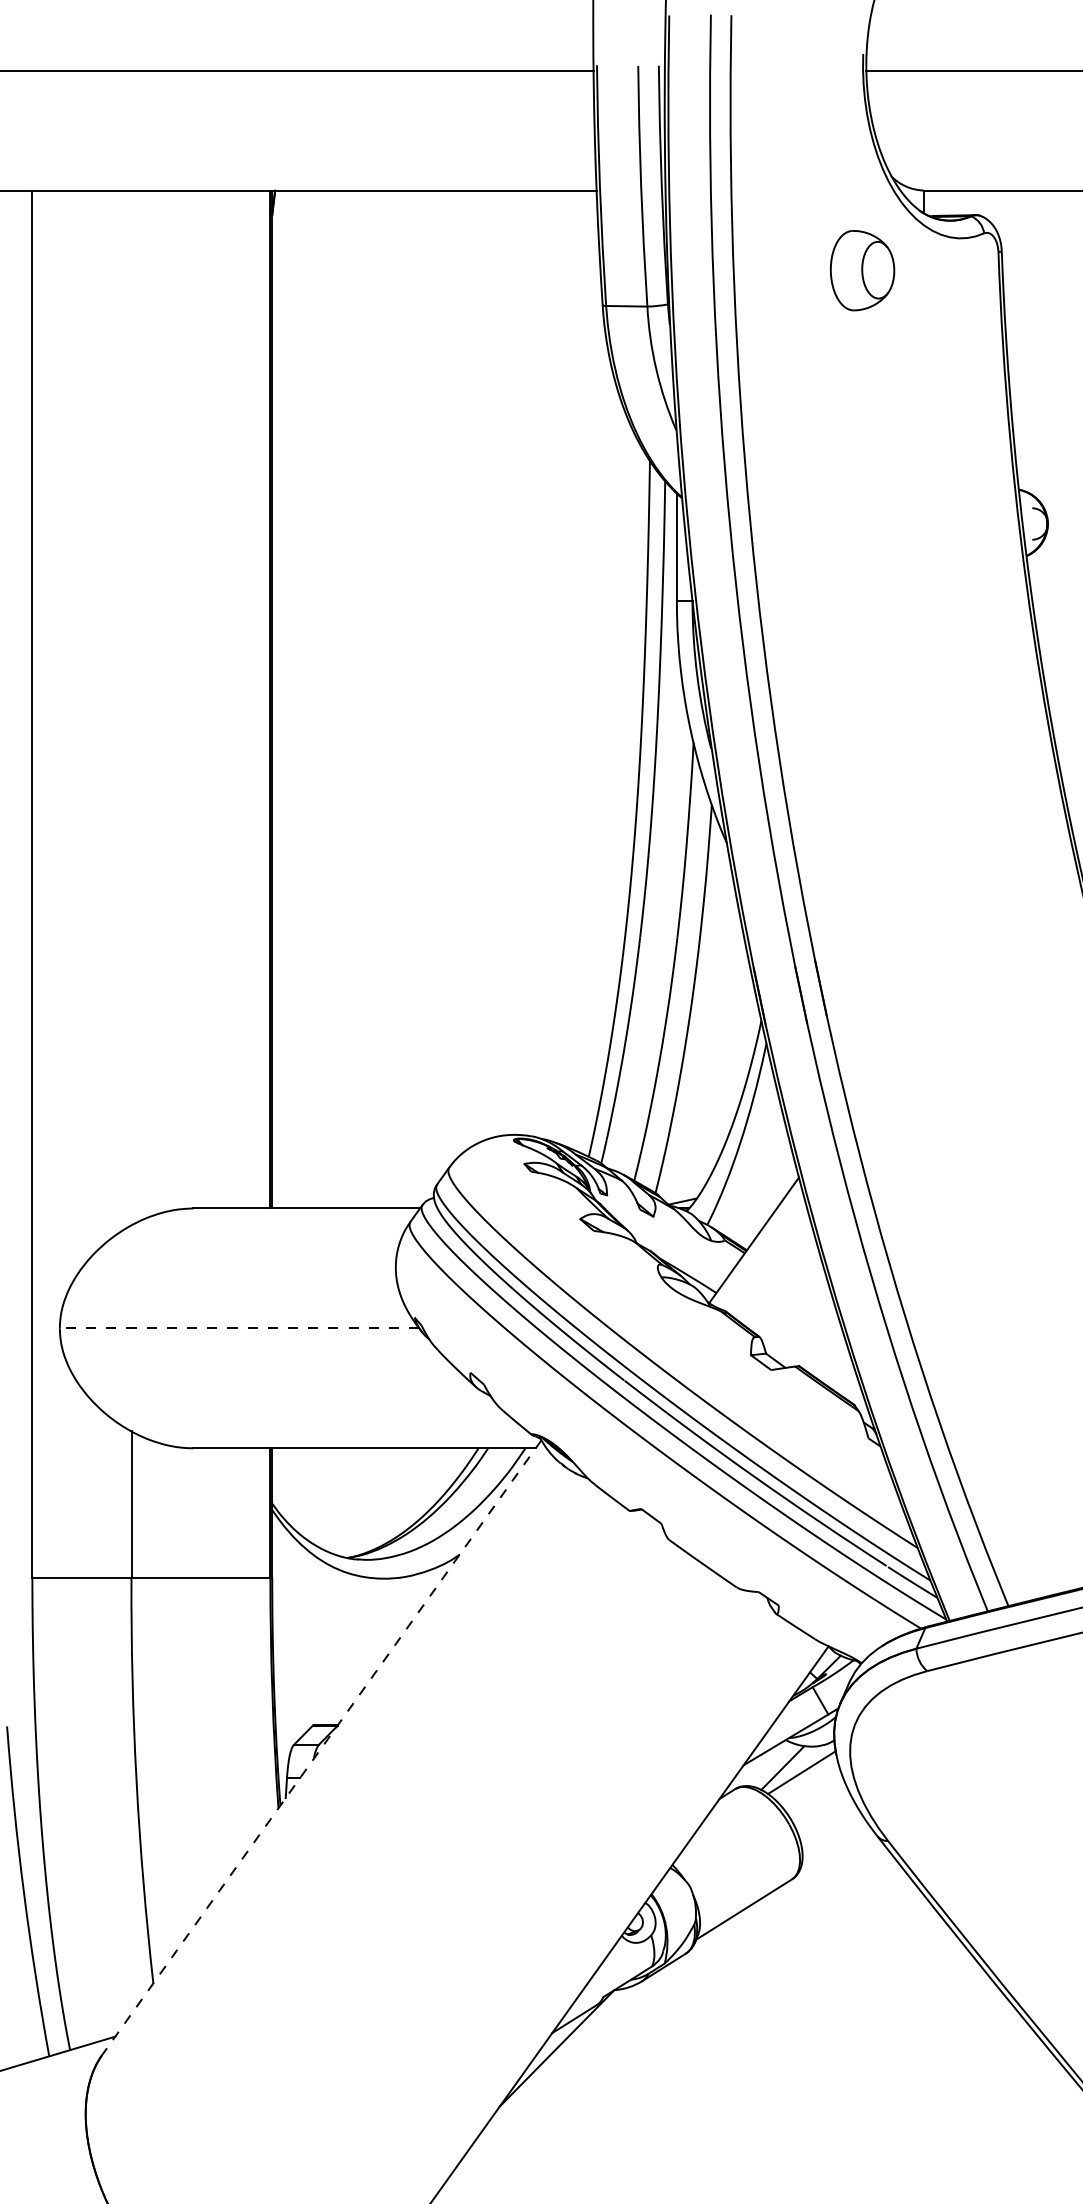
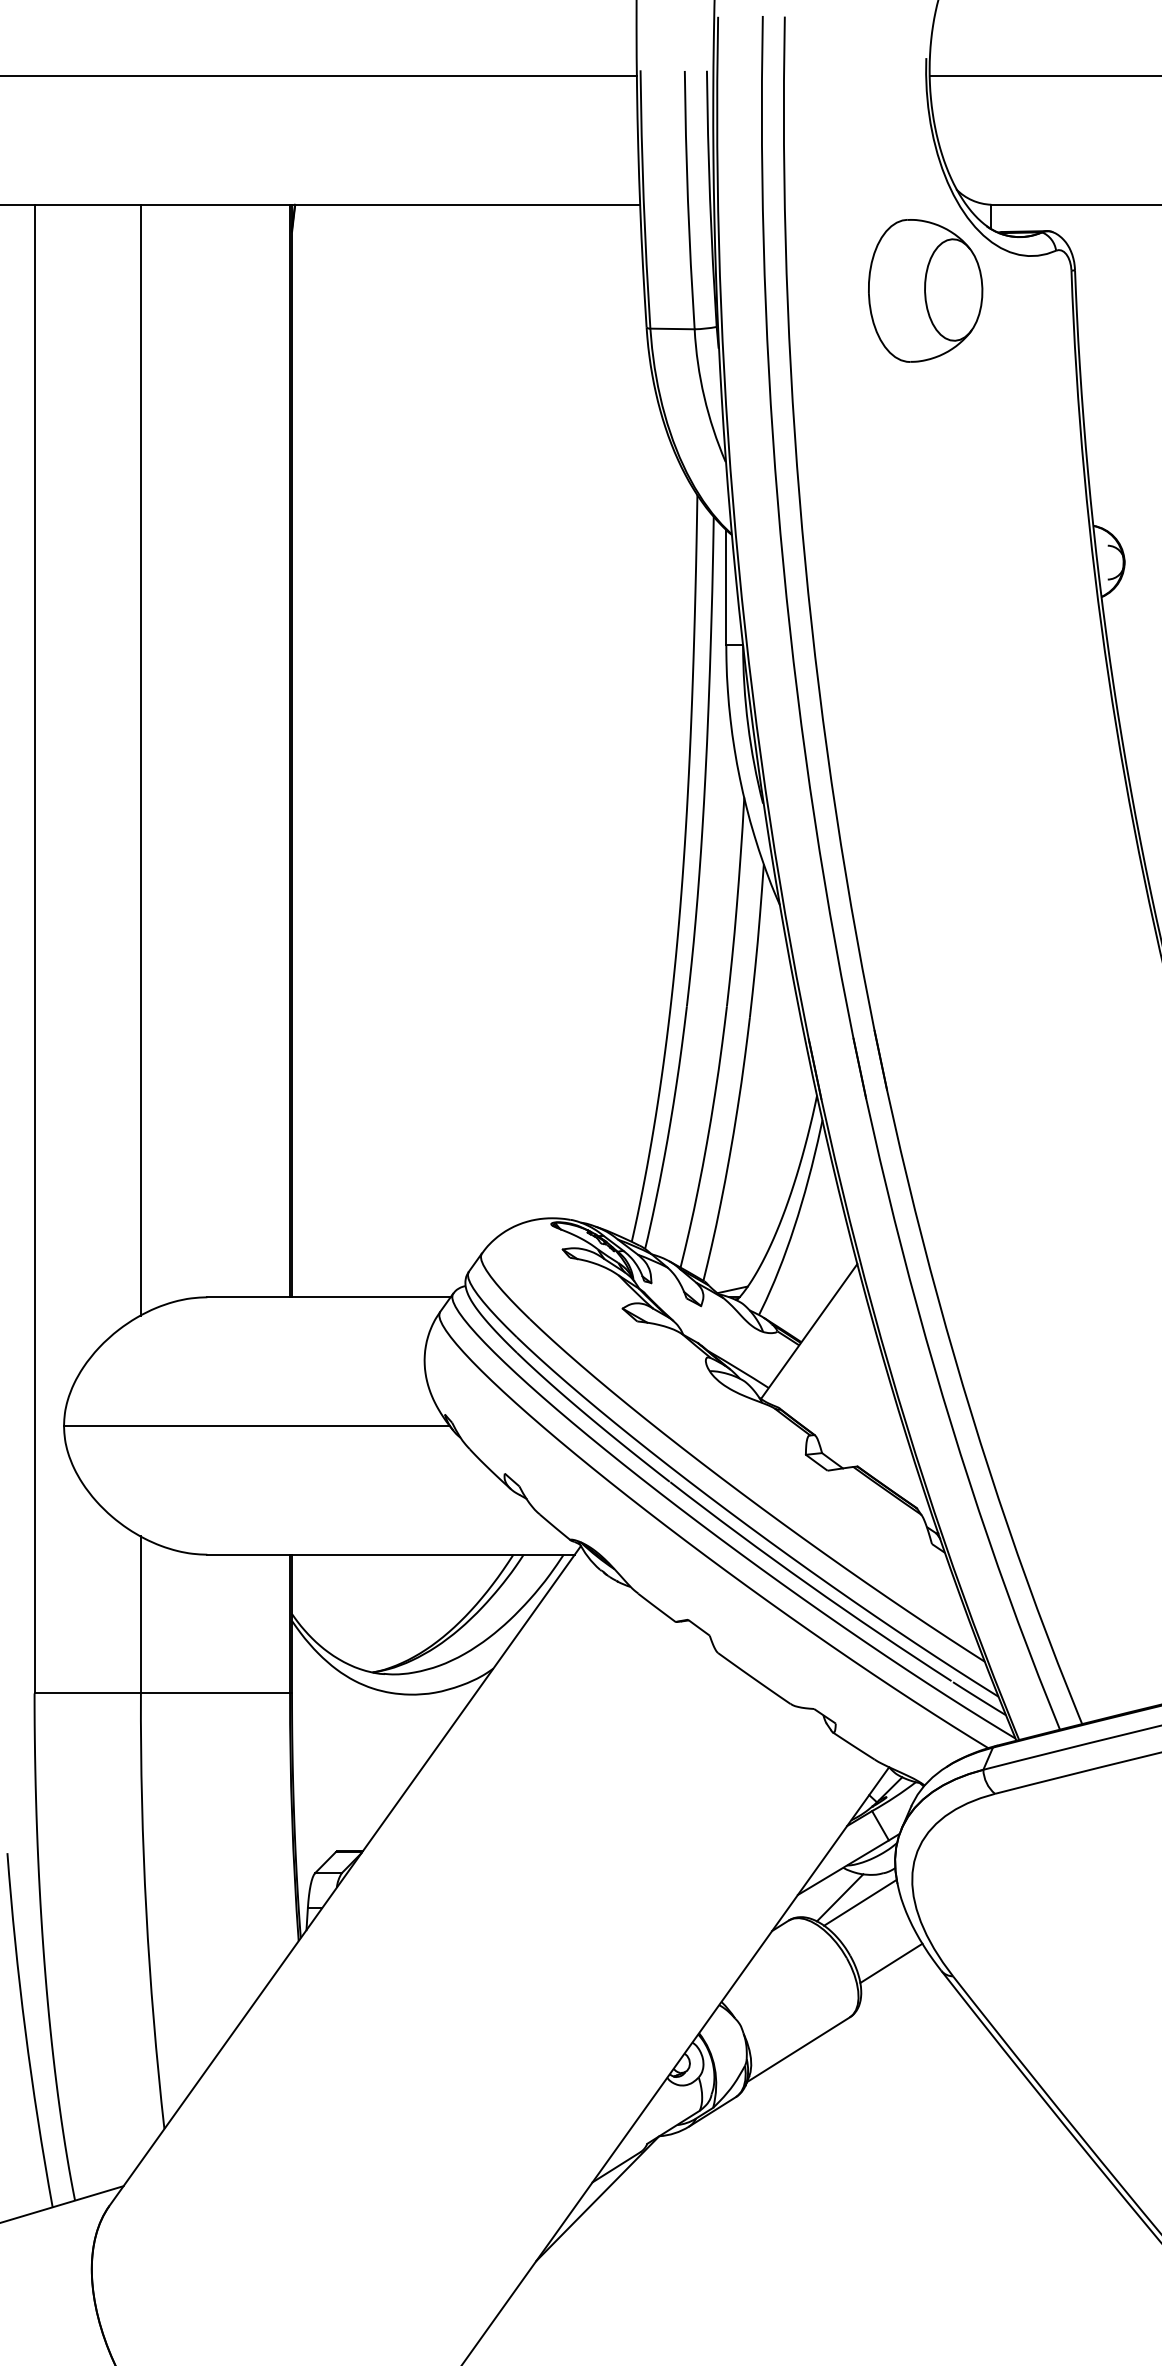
part: (862, 270) -> (925, 290), size x1.67
line: (131, 707) -> (140, 759), added
line: (239, 1328) -> (256, 1426), dashed -> solid
line: (321, 1747) -> (344, 1875), dashed -> solid
line: (830, 1828) -> (891, 1962), added

